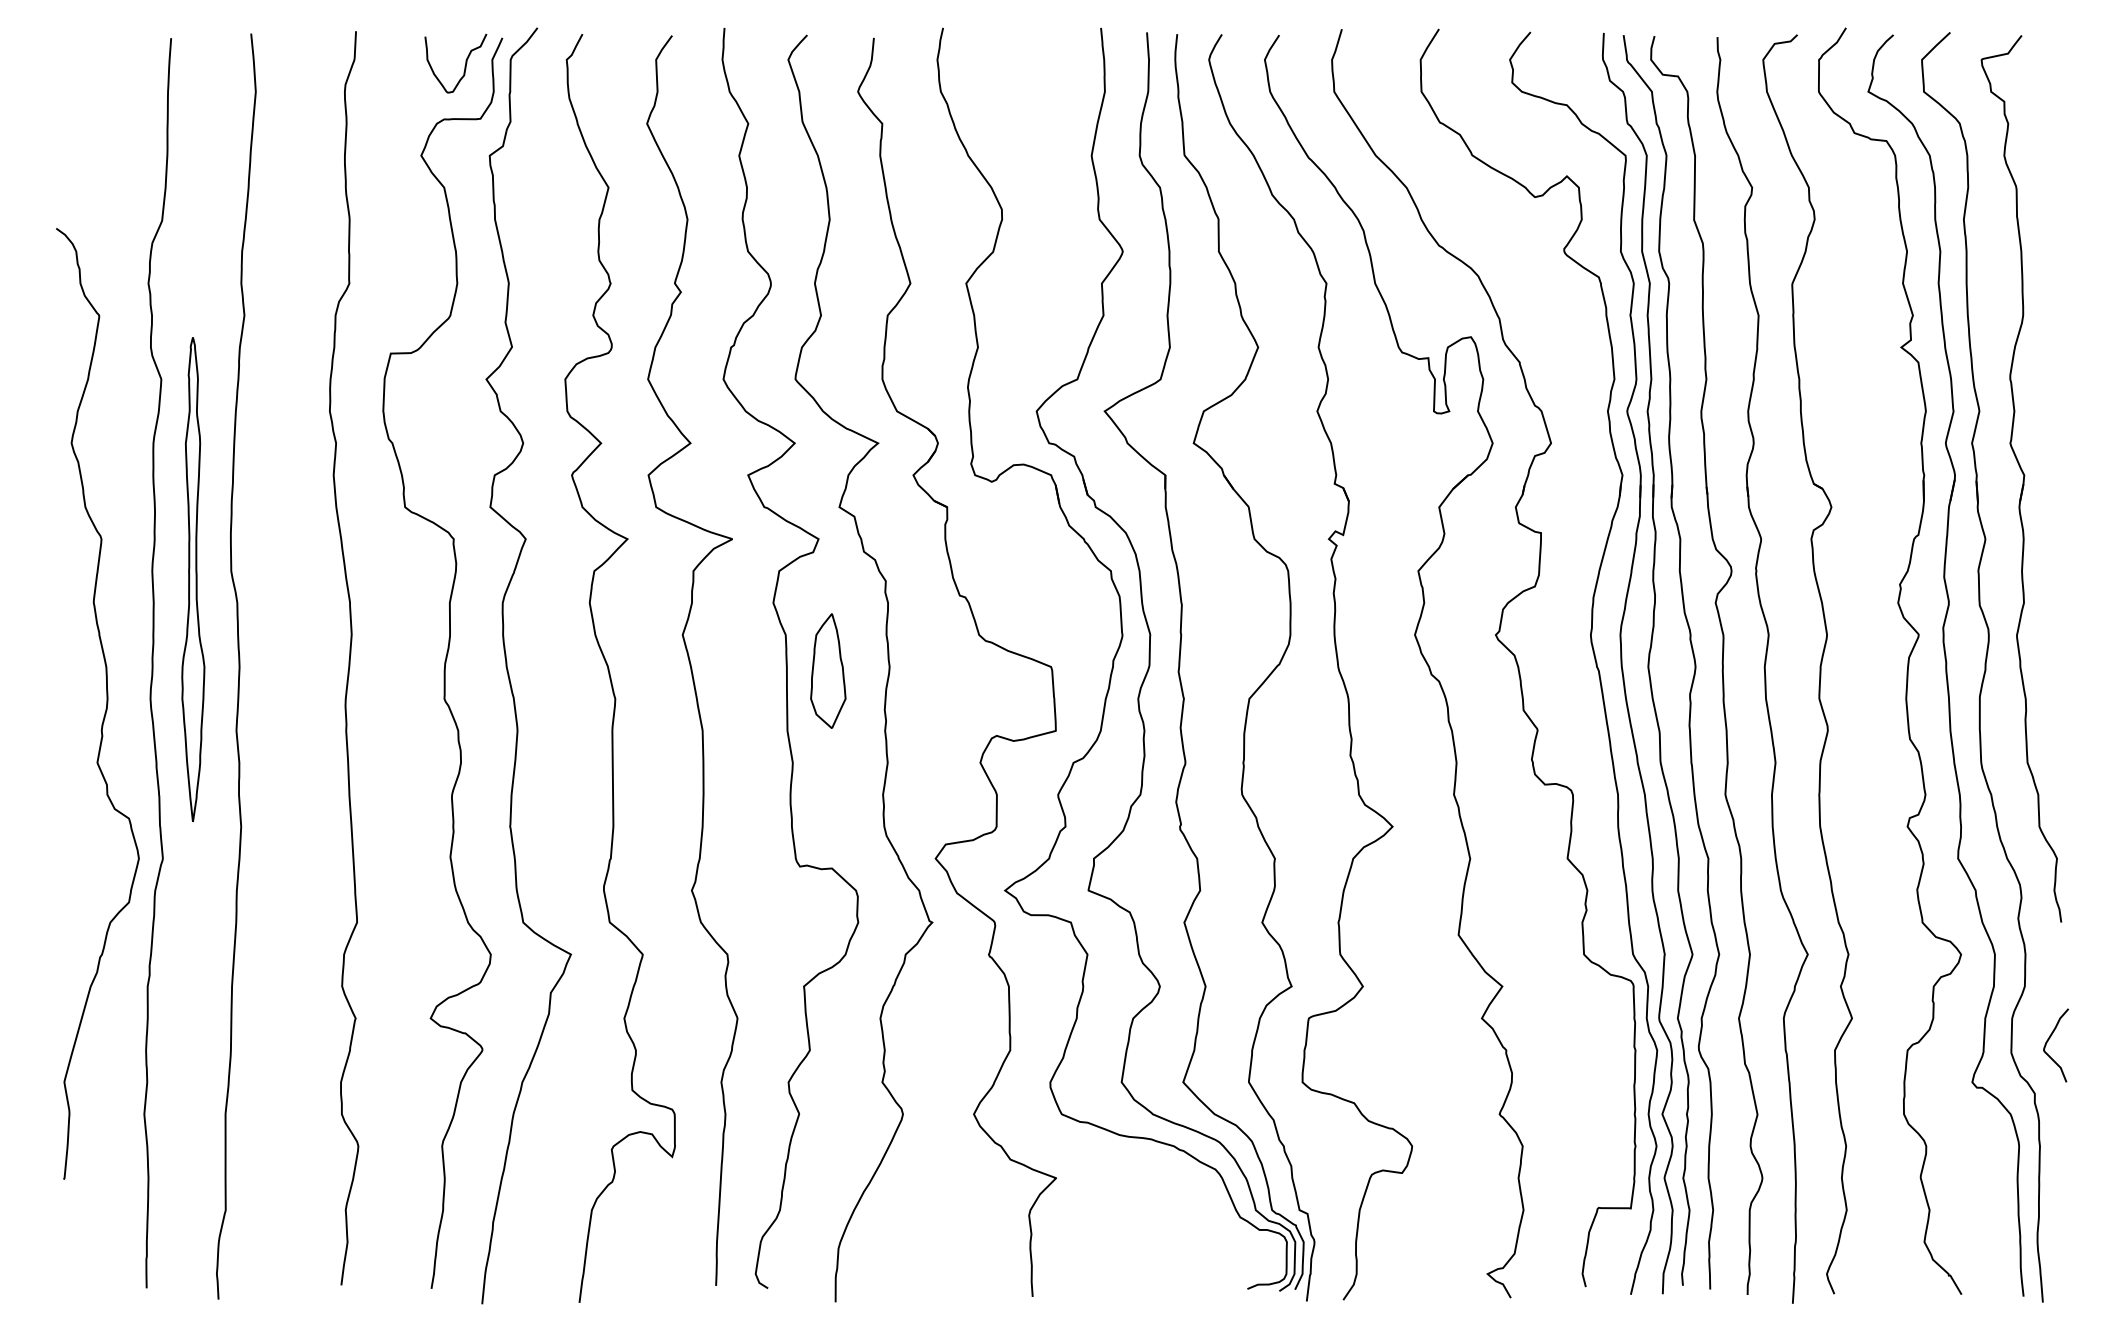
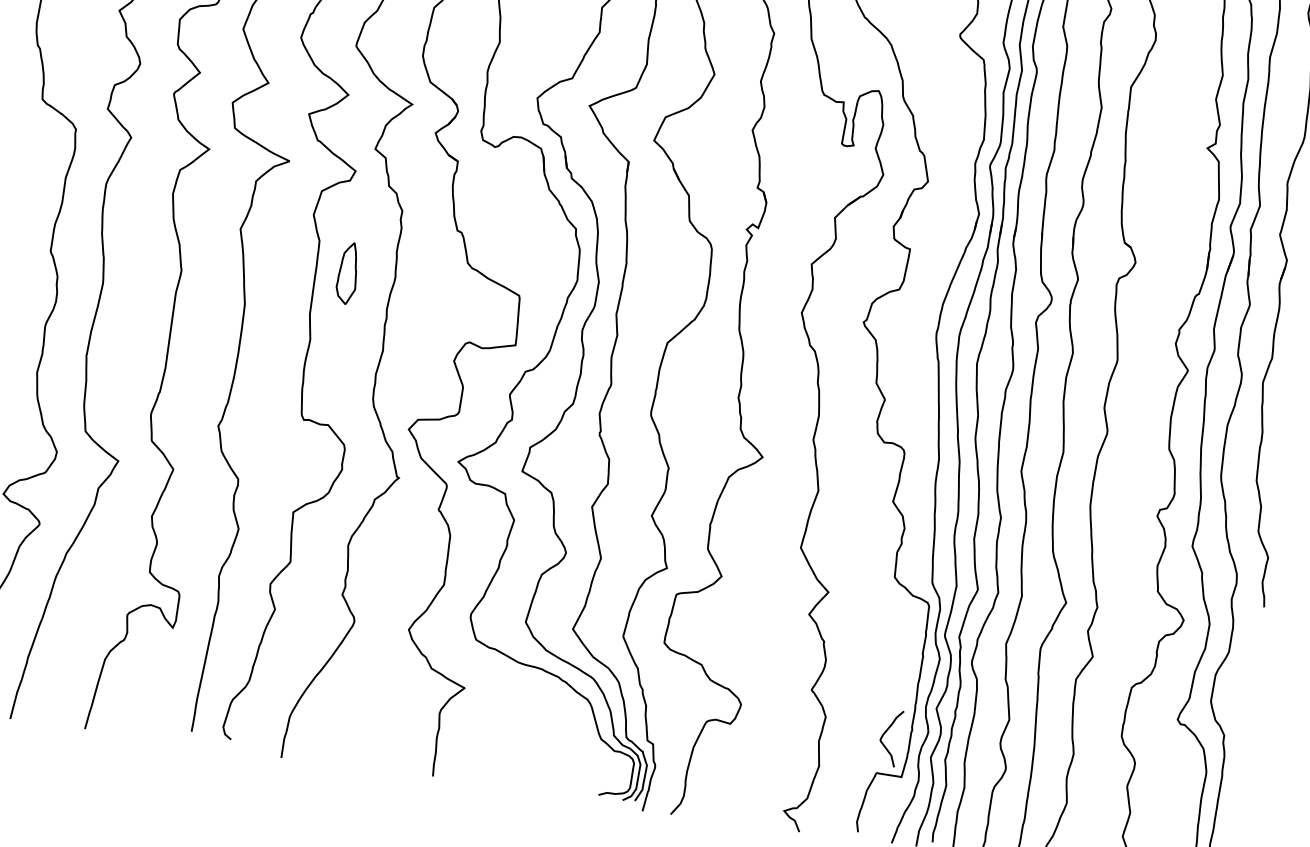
part: (828, 670) -> (348, 272), size x0.7
curve: (2048, 1041) -> (884, 733), moved

